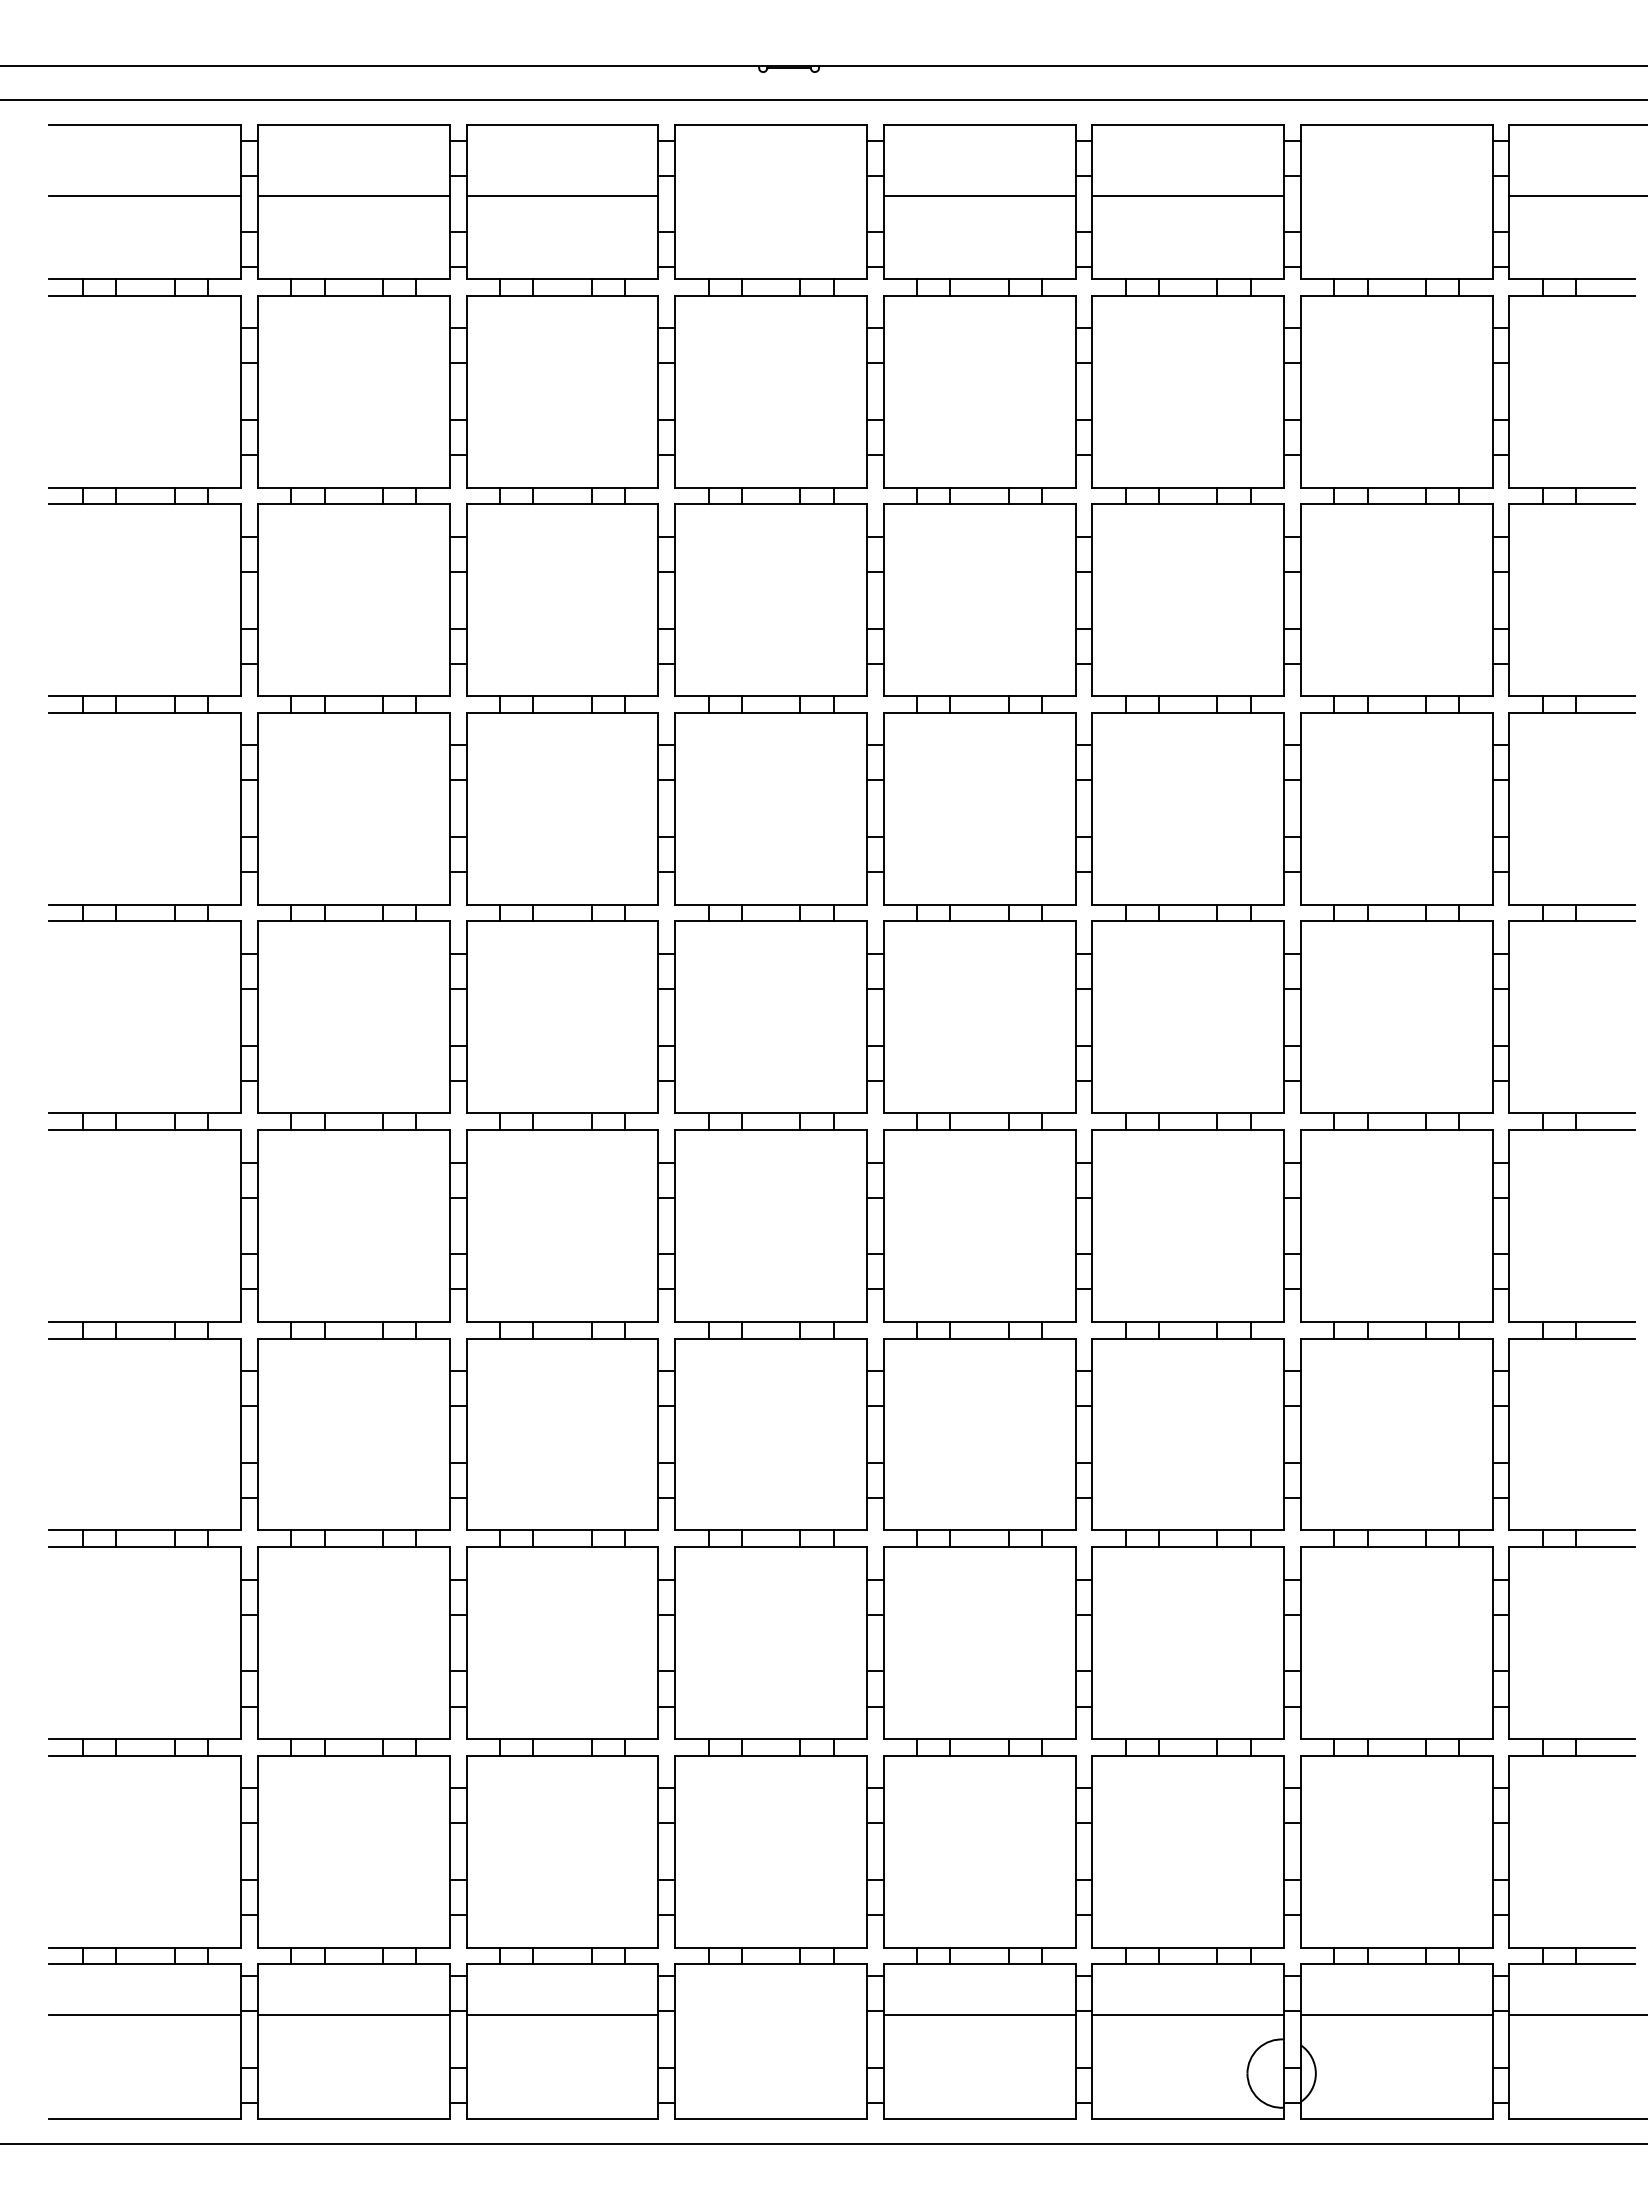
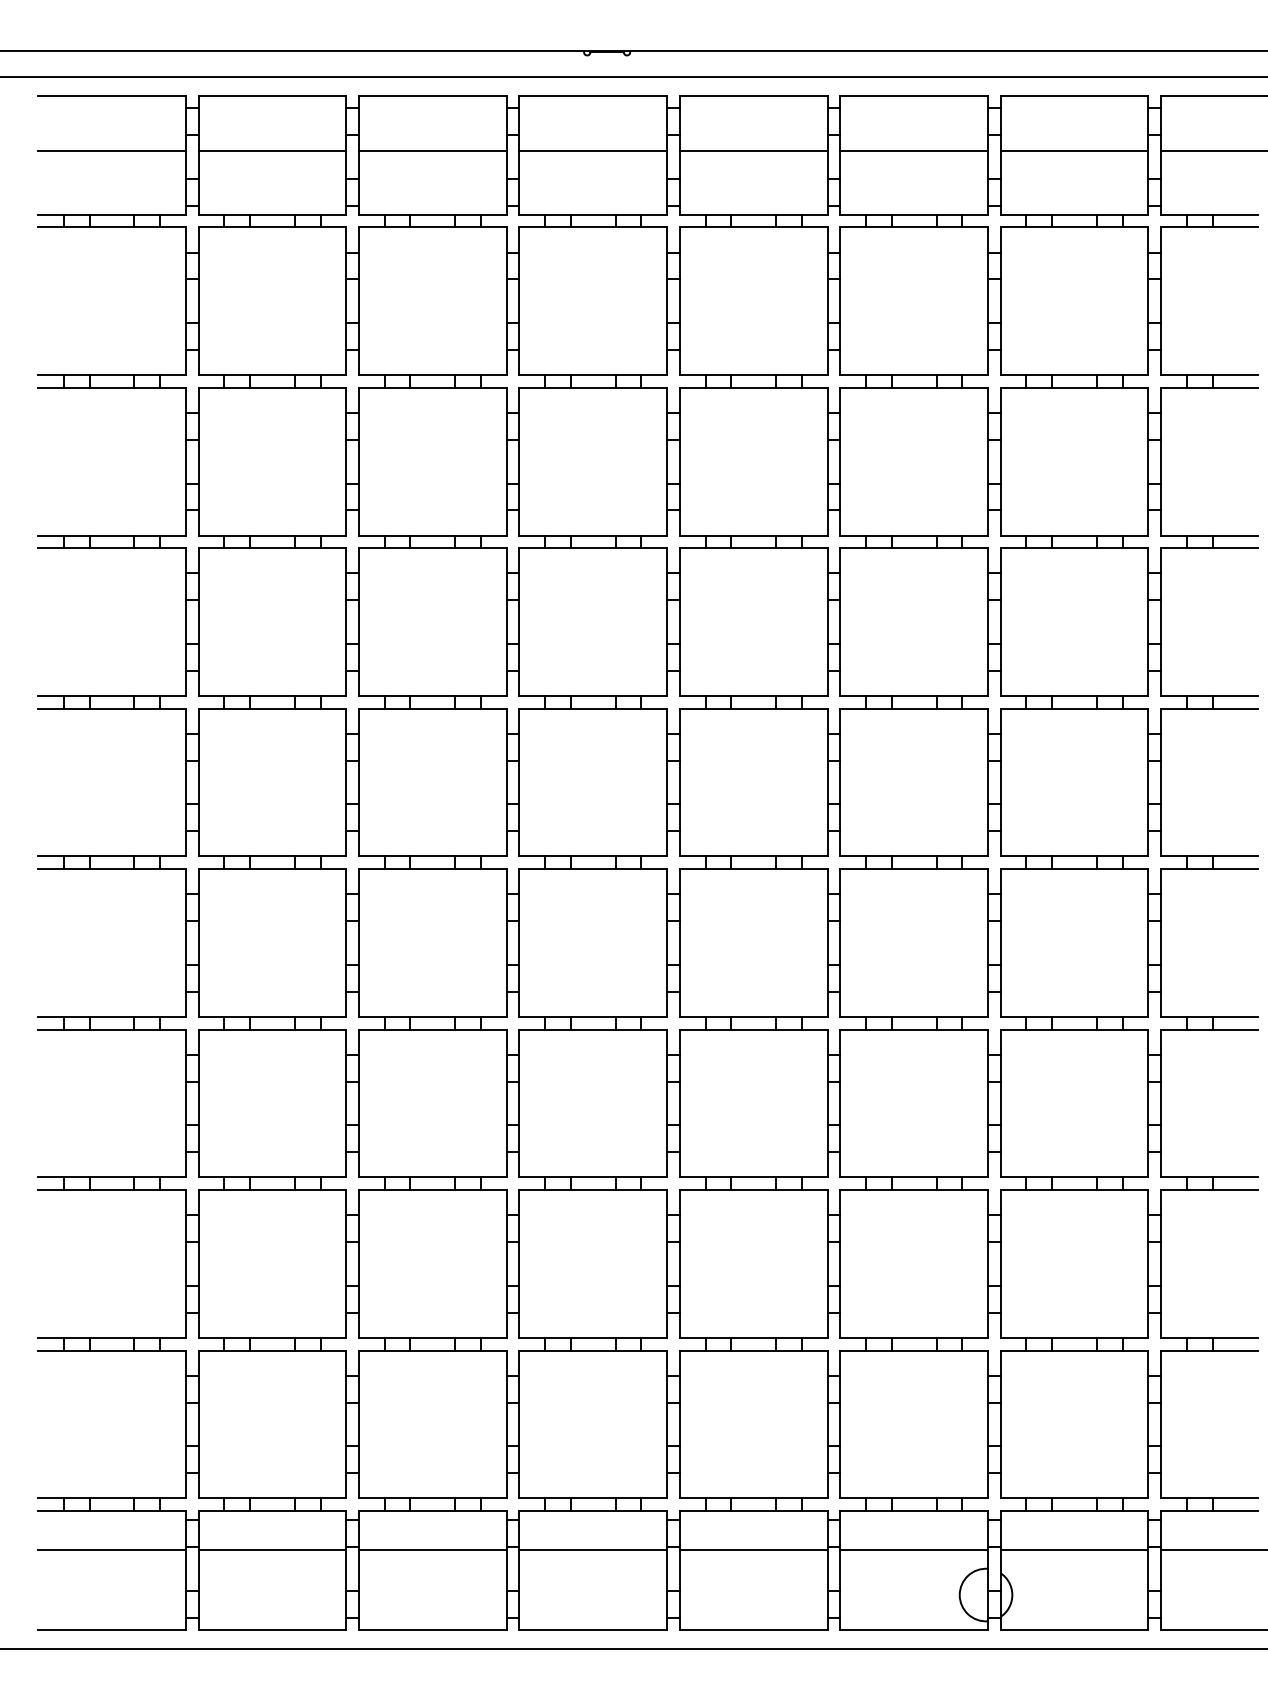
line: (771, 196) -> (593, 151), added
line: (1396, 196) -> (1074, 151), added
line: (771, 2015) -> (593, 1550), added

